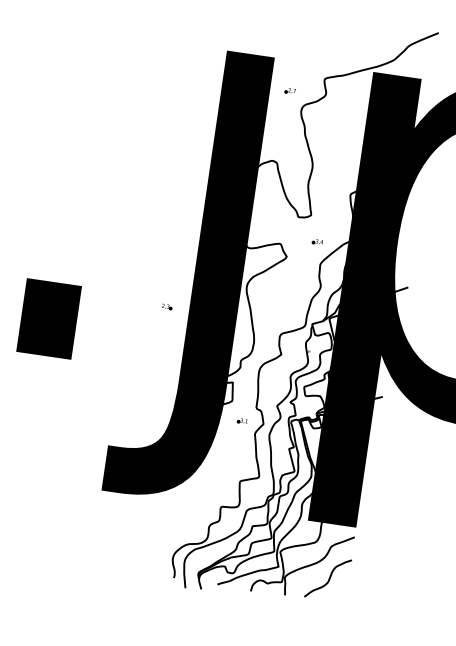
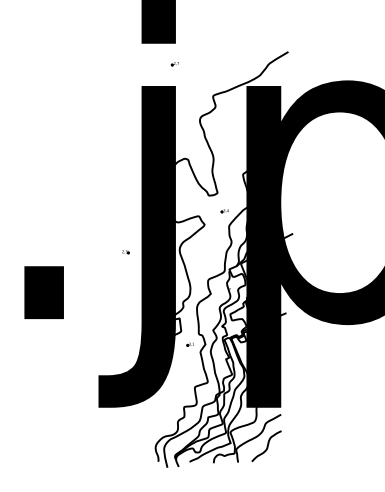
part: (289, 91) -> (174, 64), moved
part: (166, 307) -> (125, 252), moved

